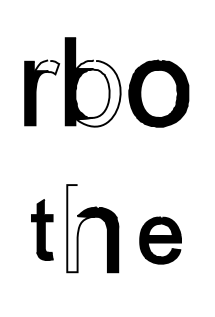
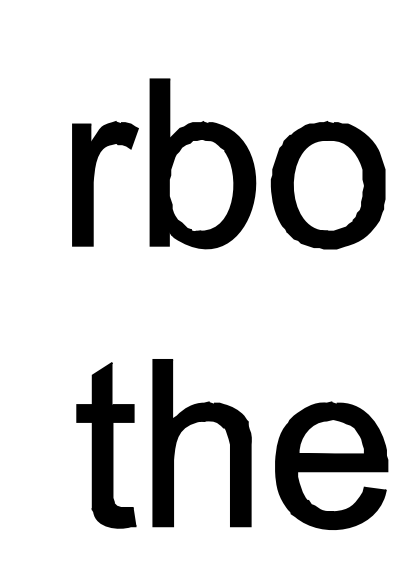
fill: (46, 67) -> (113, 135), added
fill: (98, 93) -> (213, 185), added
fill: (80, 228) -> (178, 442), added
part: (42, 229) -> (106, 444), size x1.43
part: (160, 240) -> (331, 465), size x1.43

